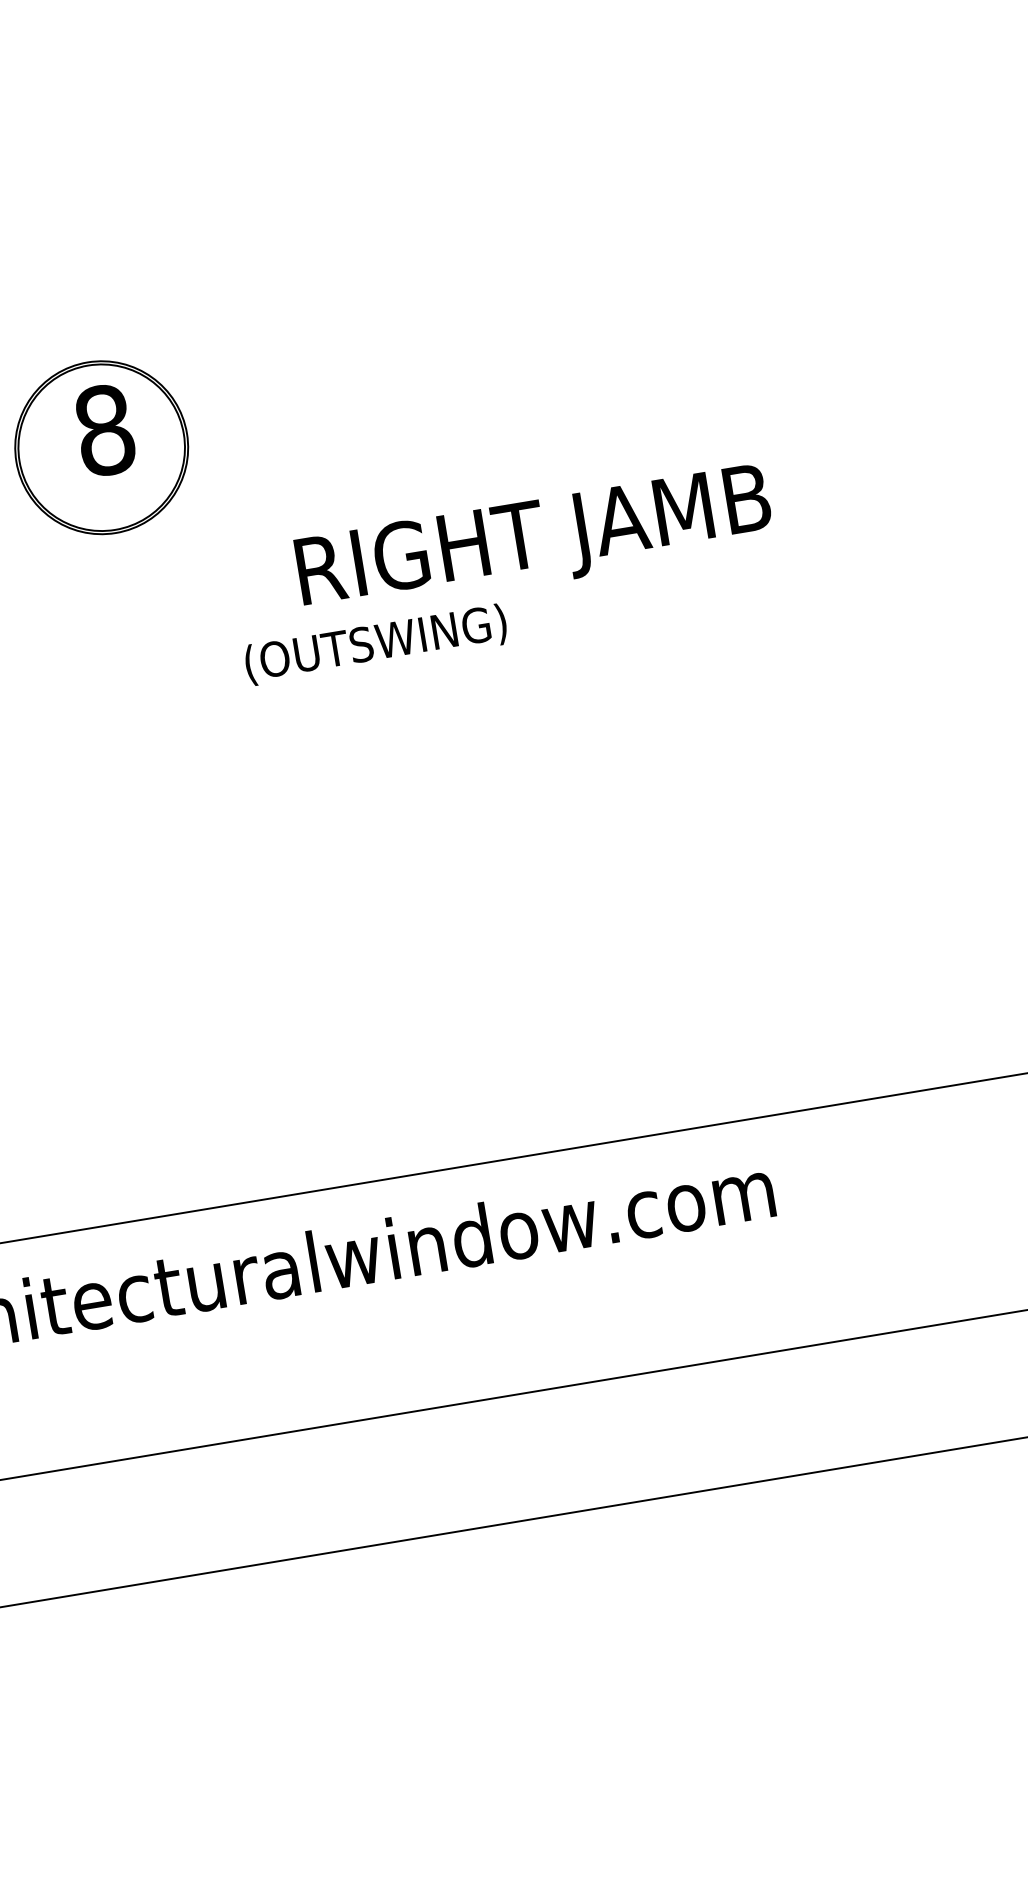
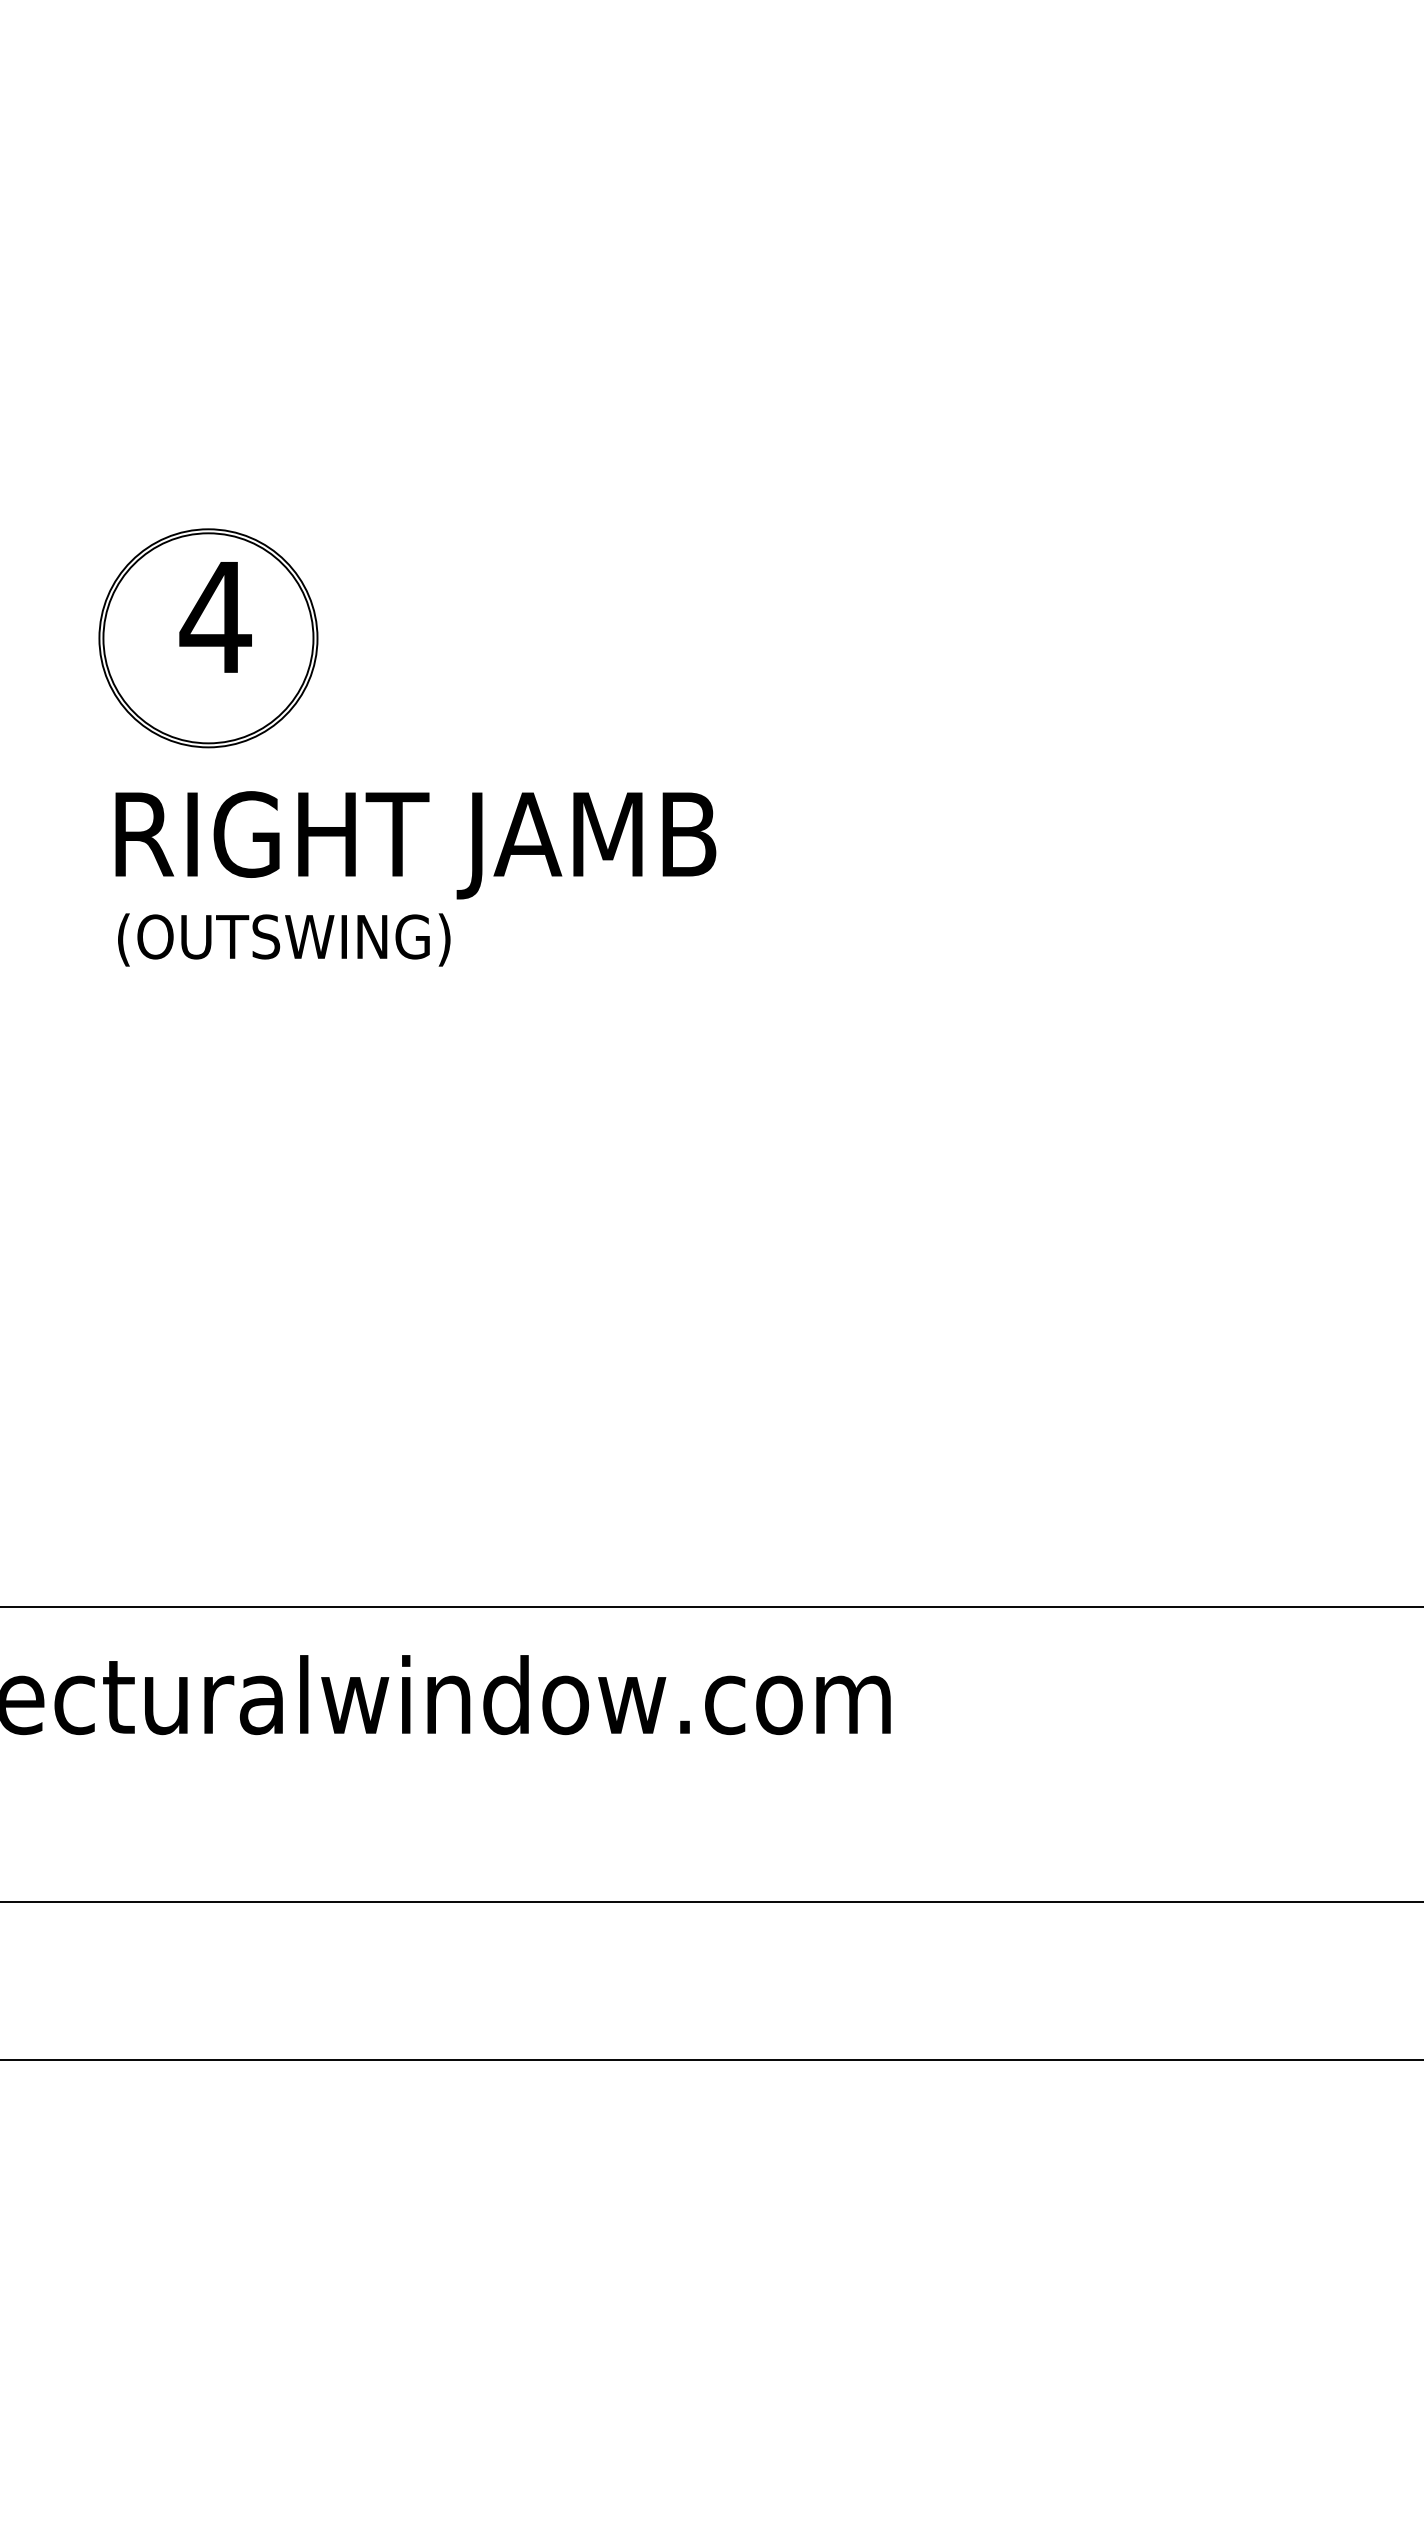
text: (104, 430) -> (215, 617), 8 -> 4
text: (534, 542) -> (415, 845), moved
text: (376, 644) -> (284, 939), moved

